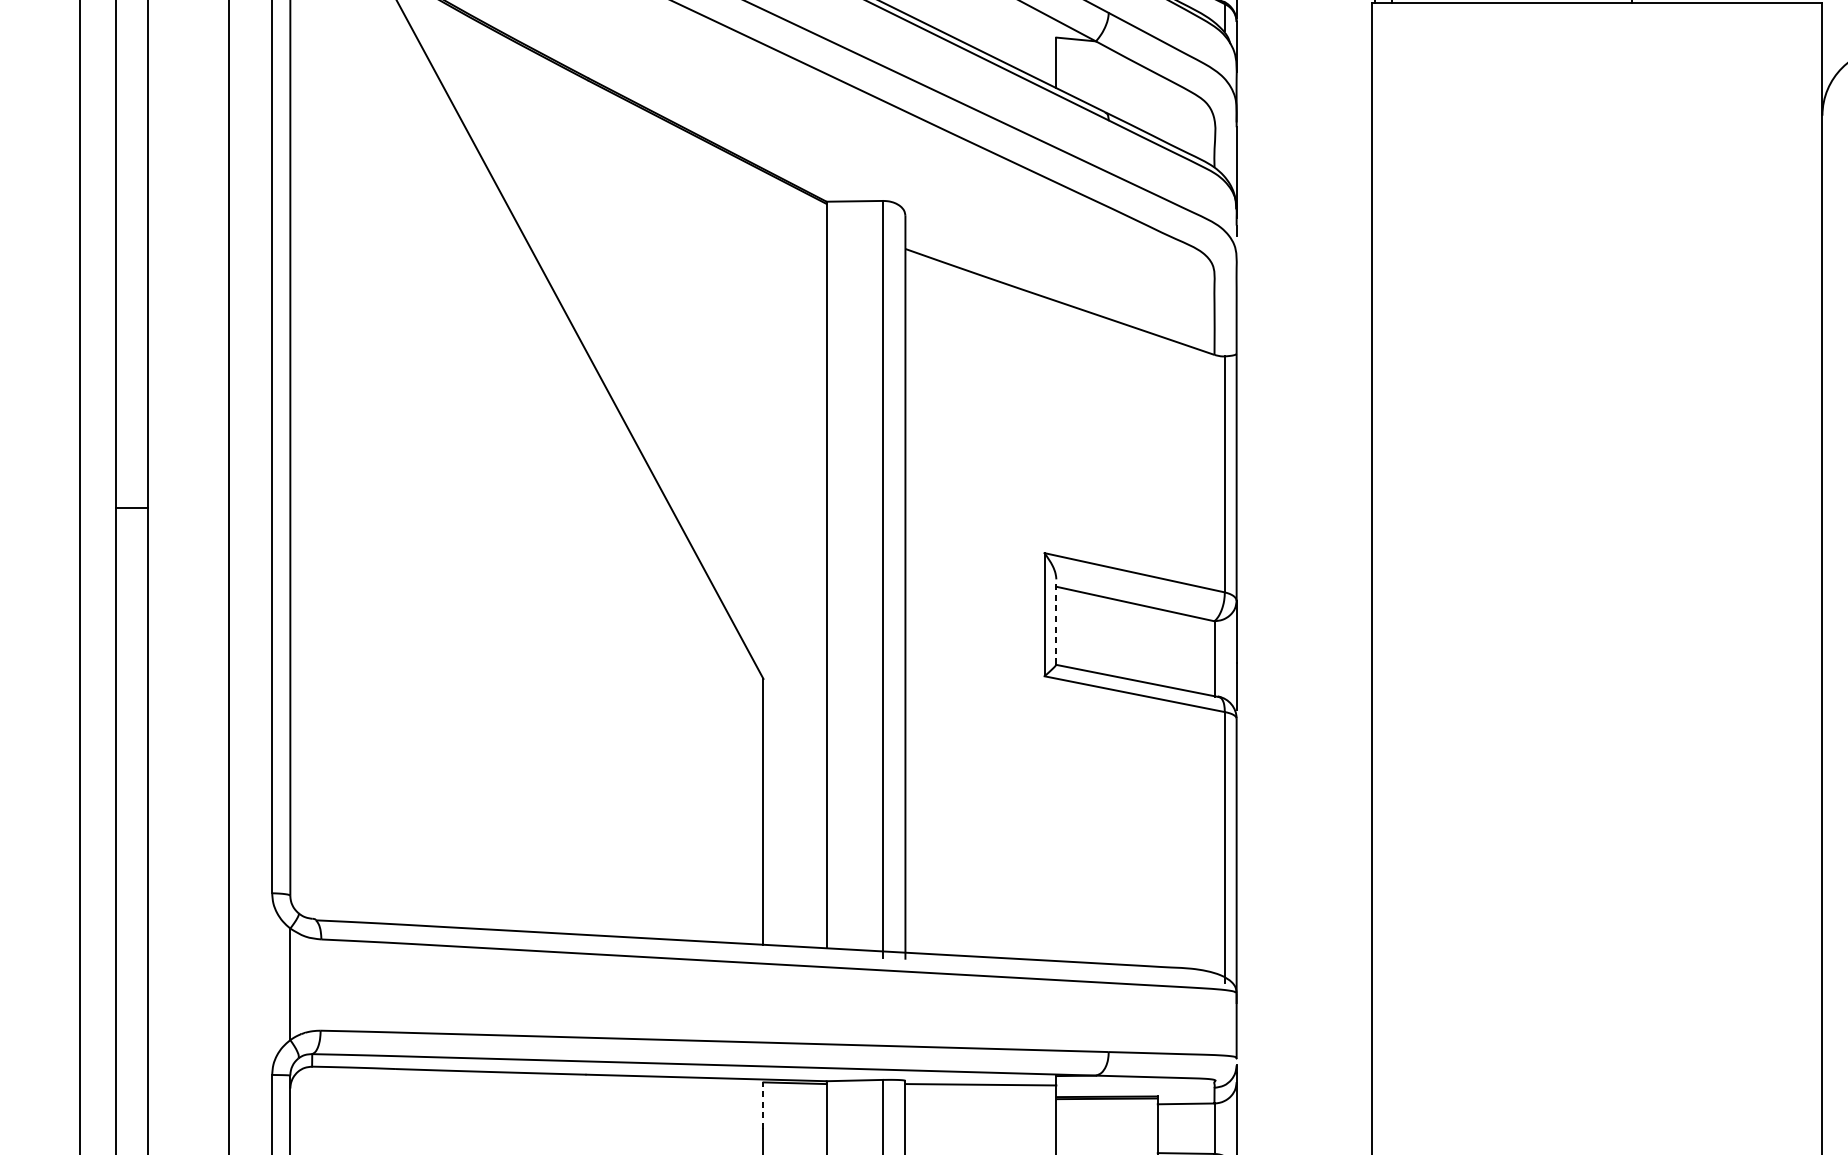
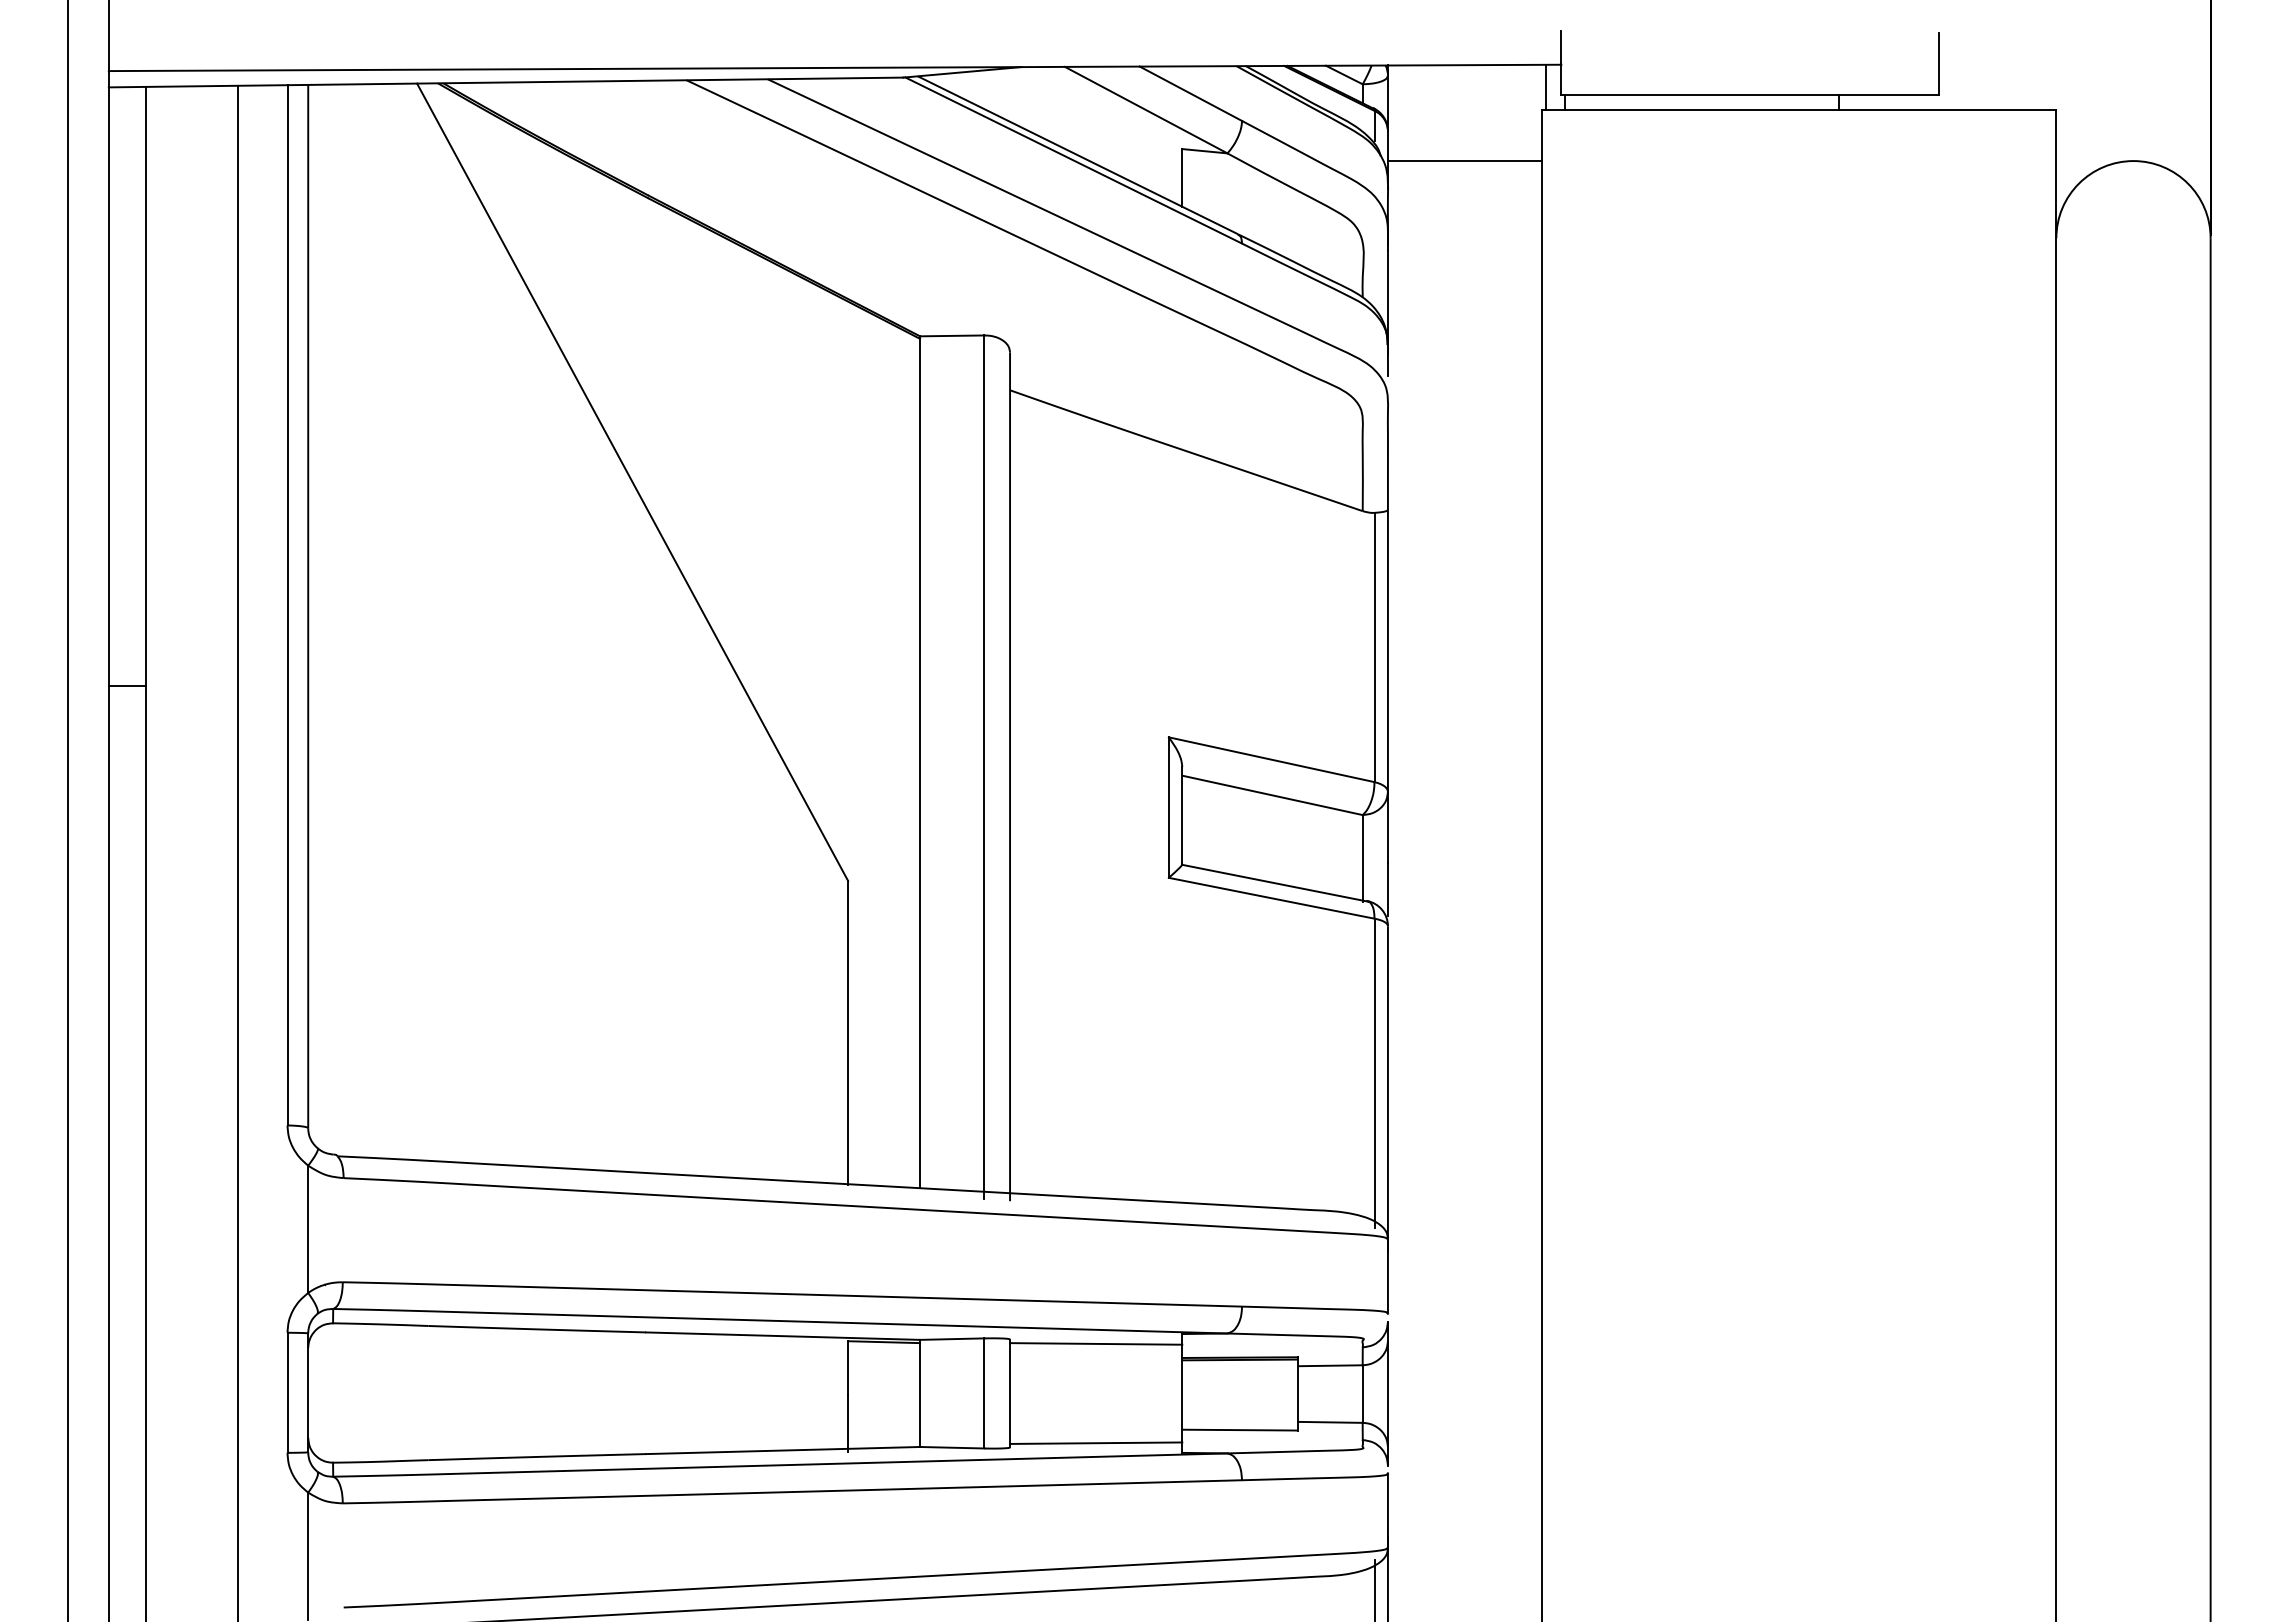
line: (1303, 48) -> (1464, 161), added
line: (1056, 621) -> (1182, 815), dashed -> solid
line: (763, 1105) -> (848, 1367), dashed -> solid

